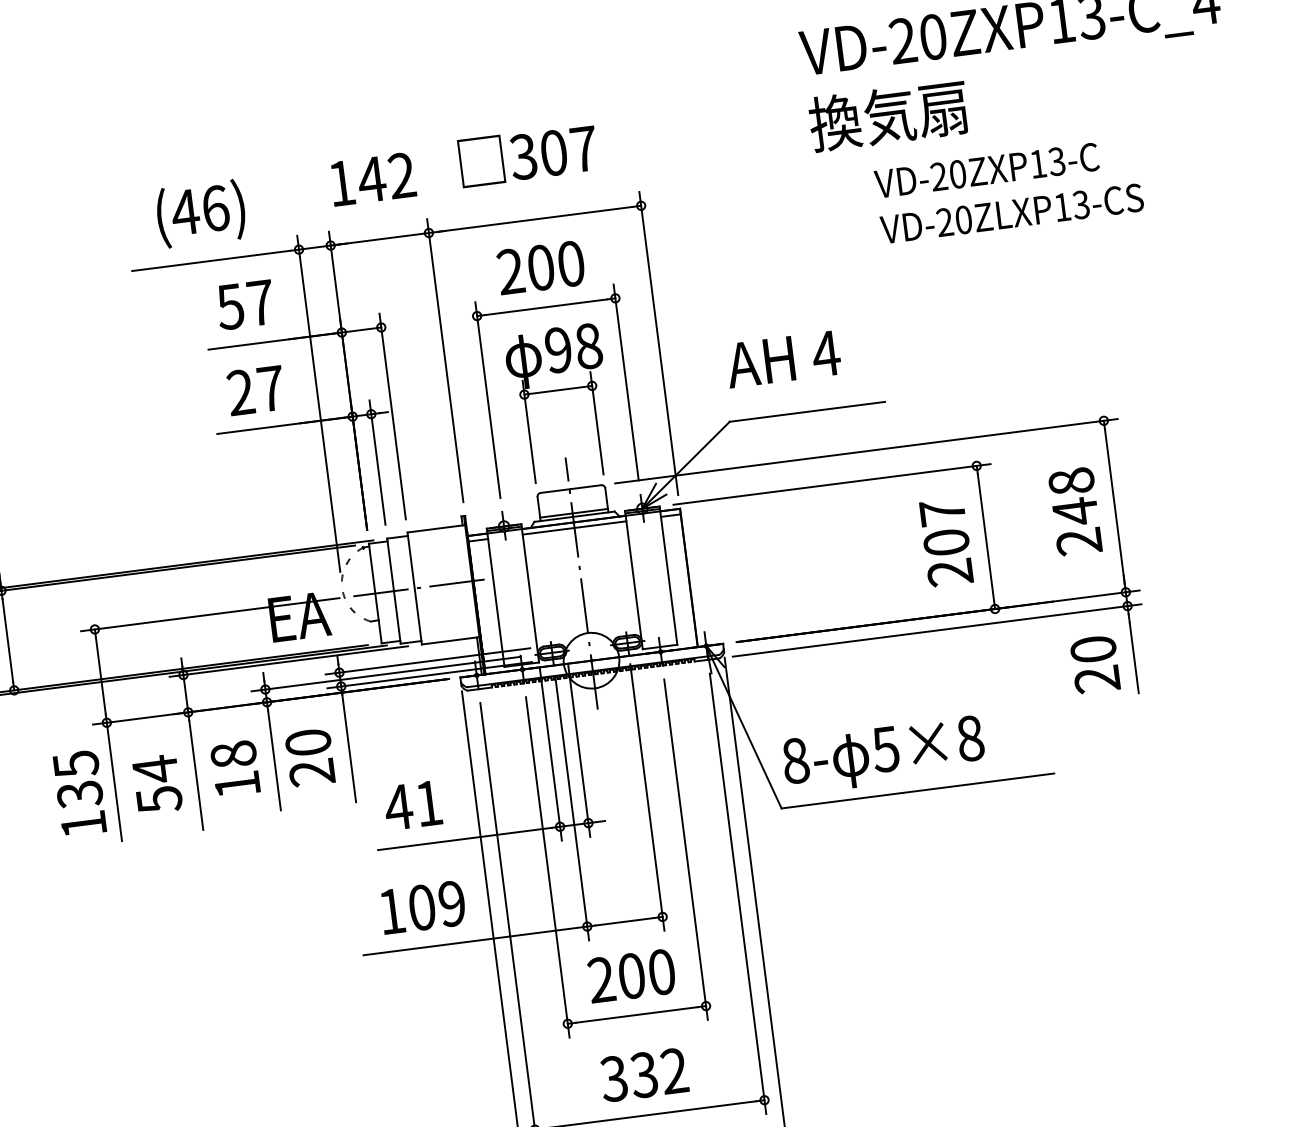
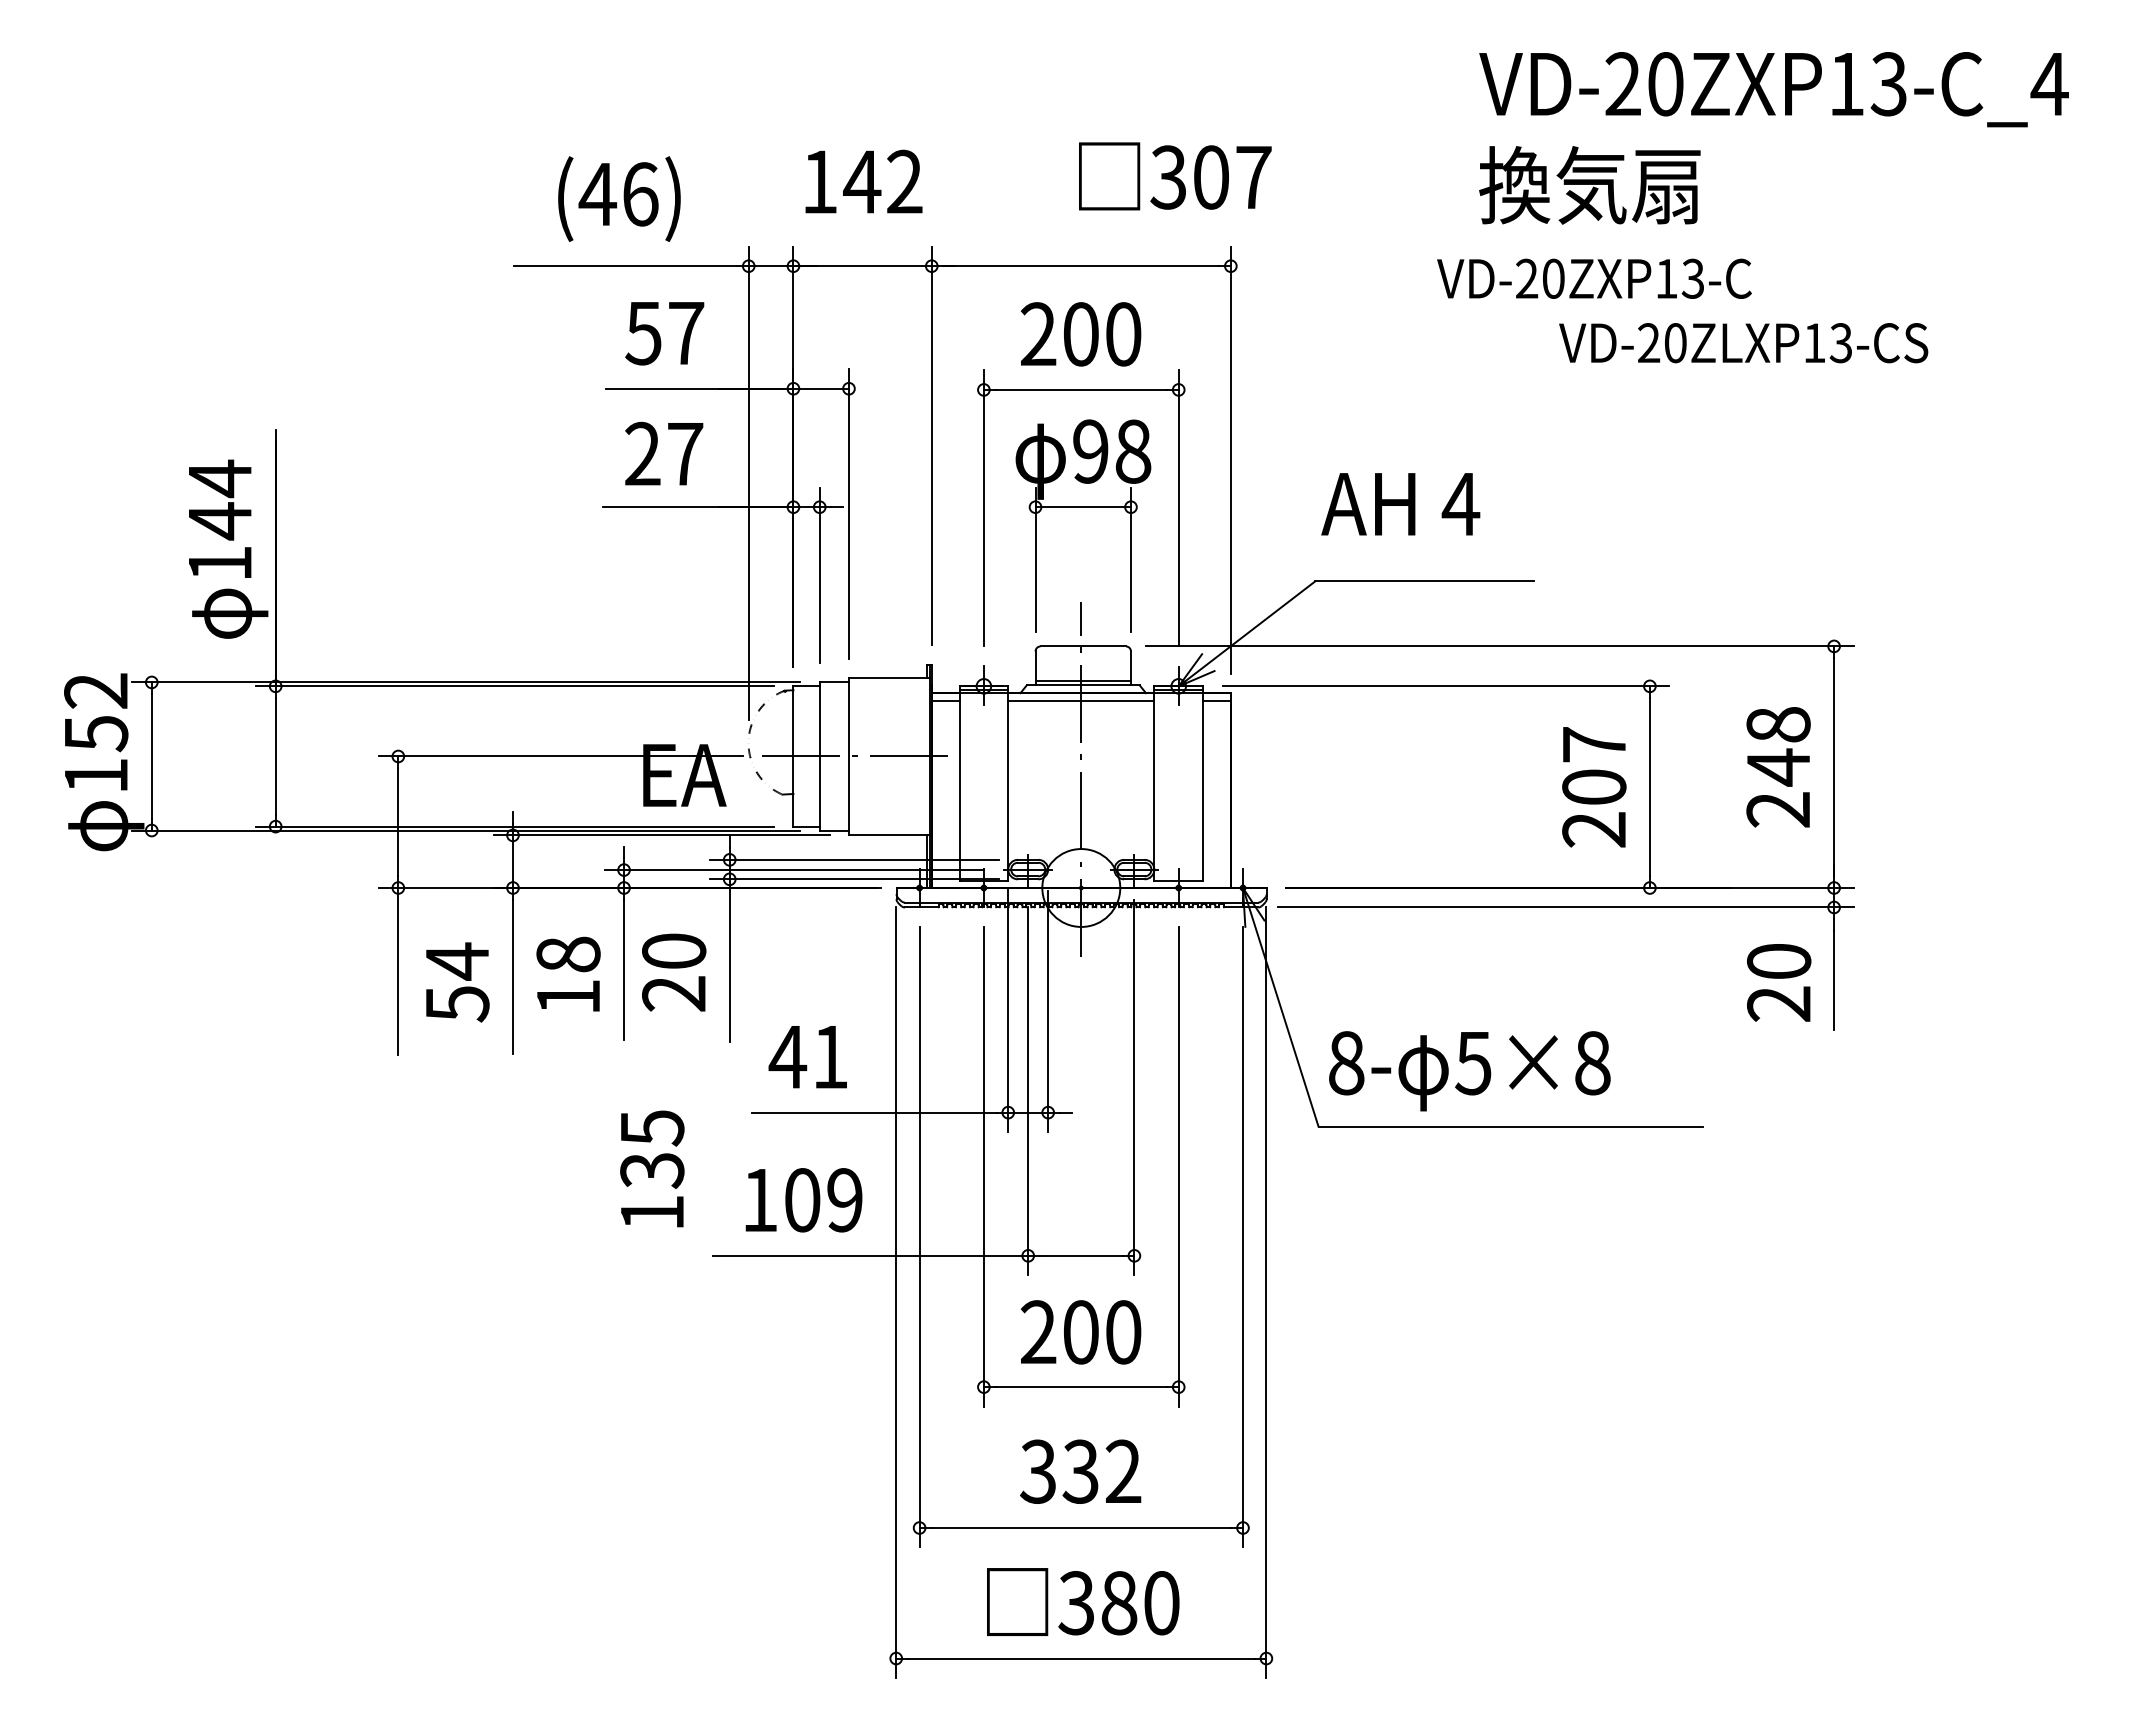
text: (528, 155) -> (1175, 176), moved
text: (986, 170) -> (1594, 278), moved
text: (79, 792) -> (652, 1168), moved

